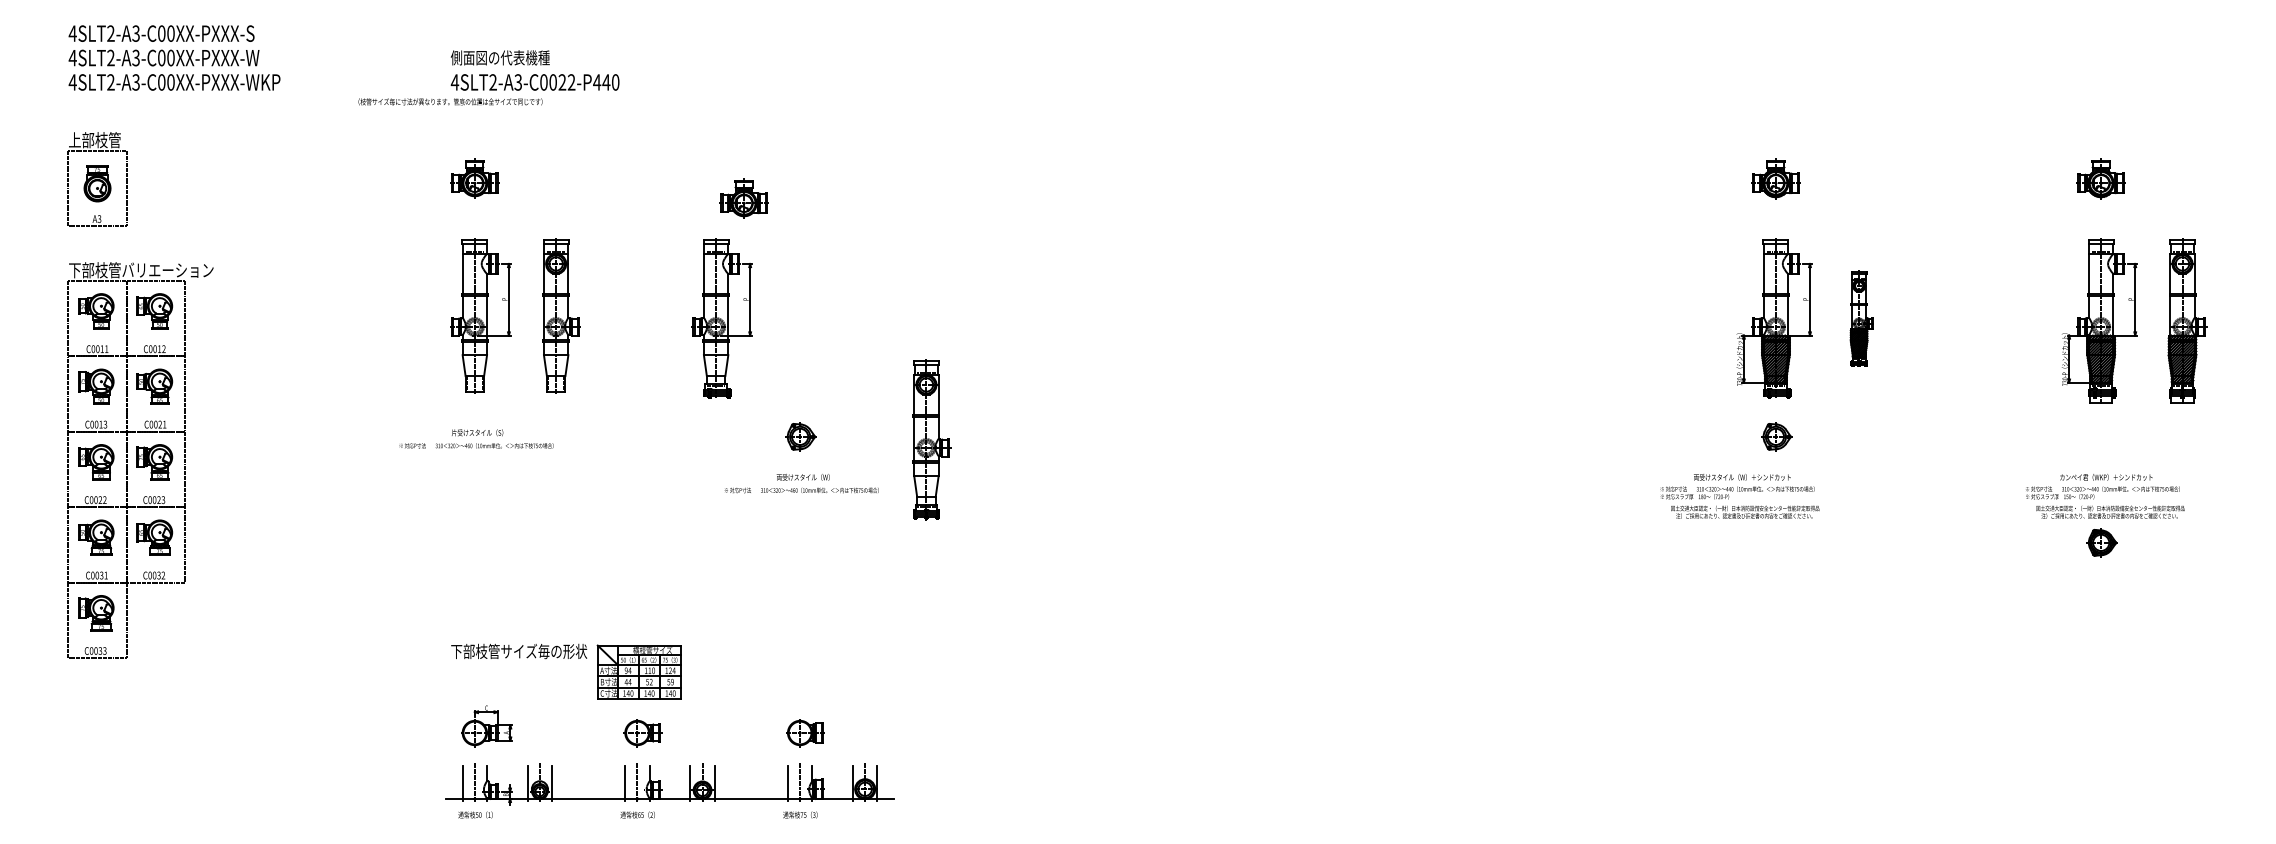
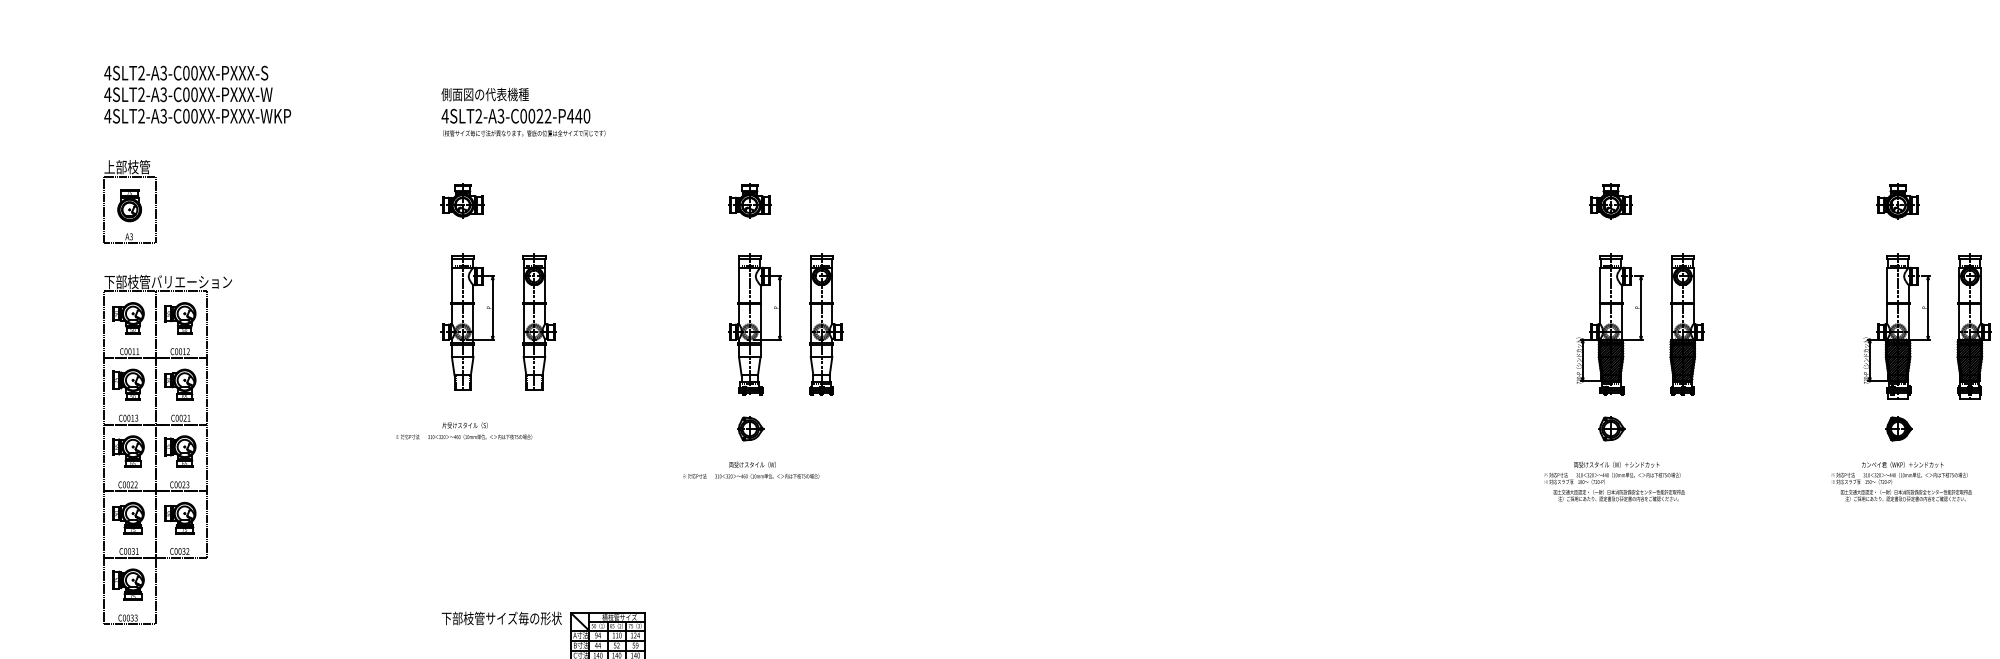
text: (450, 101) -> (524, 133), moved
part: (743, 198) -> (749, 201), moved
part: (721, 318) -> (754, 324), moved
part: (1861, 318) -> (1686, 324), size x1.67
part: (931, 439) -> (826, 324), moved
text: (1739, 496) -> (1614, 481), moved
part: (2101, 542) -> (1898, 428), moved

